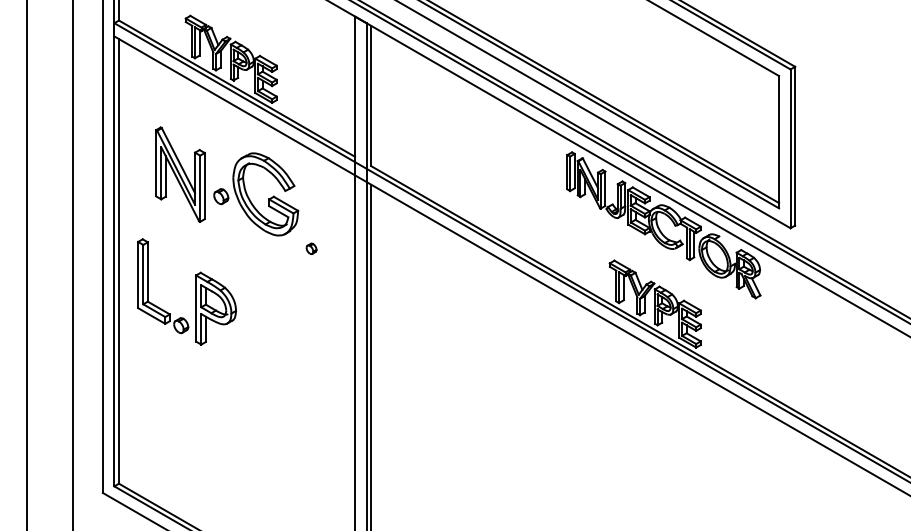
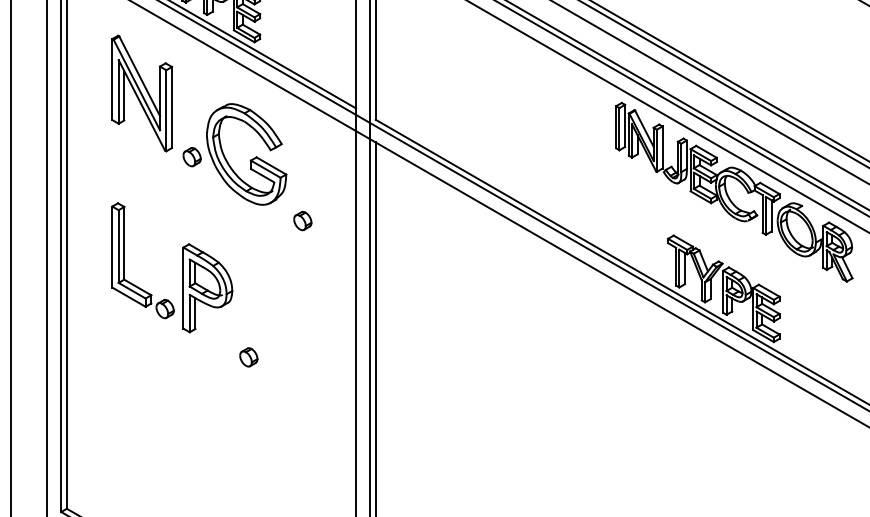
part: (180, 174) -> (142, 93), moved
part: (311, 248) -> (302, 220), size x1.43
part: (195, 291) -> (182, 267), moved
part: (267, 359) -> (248, 356), added

